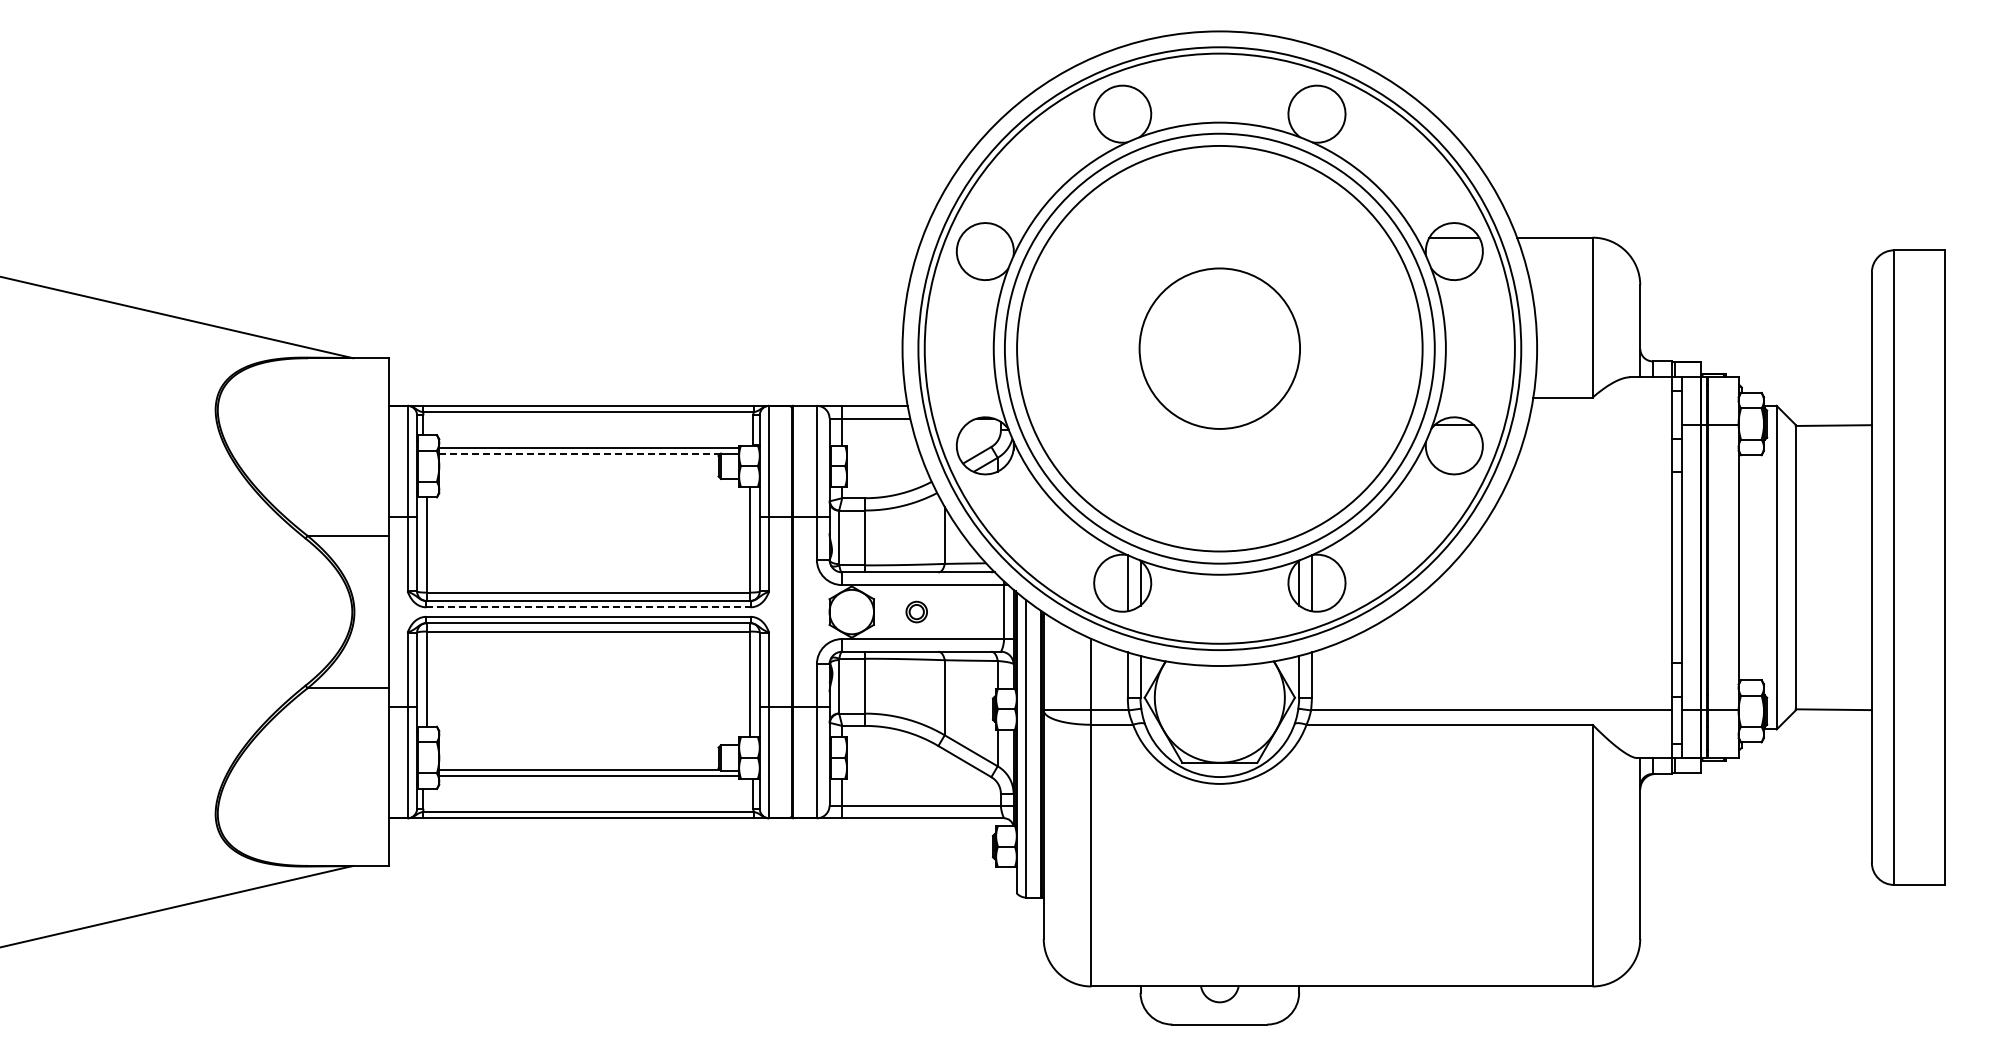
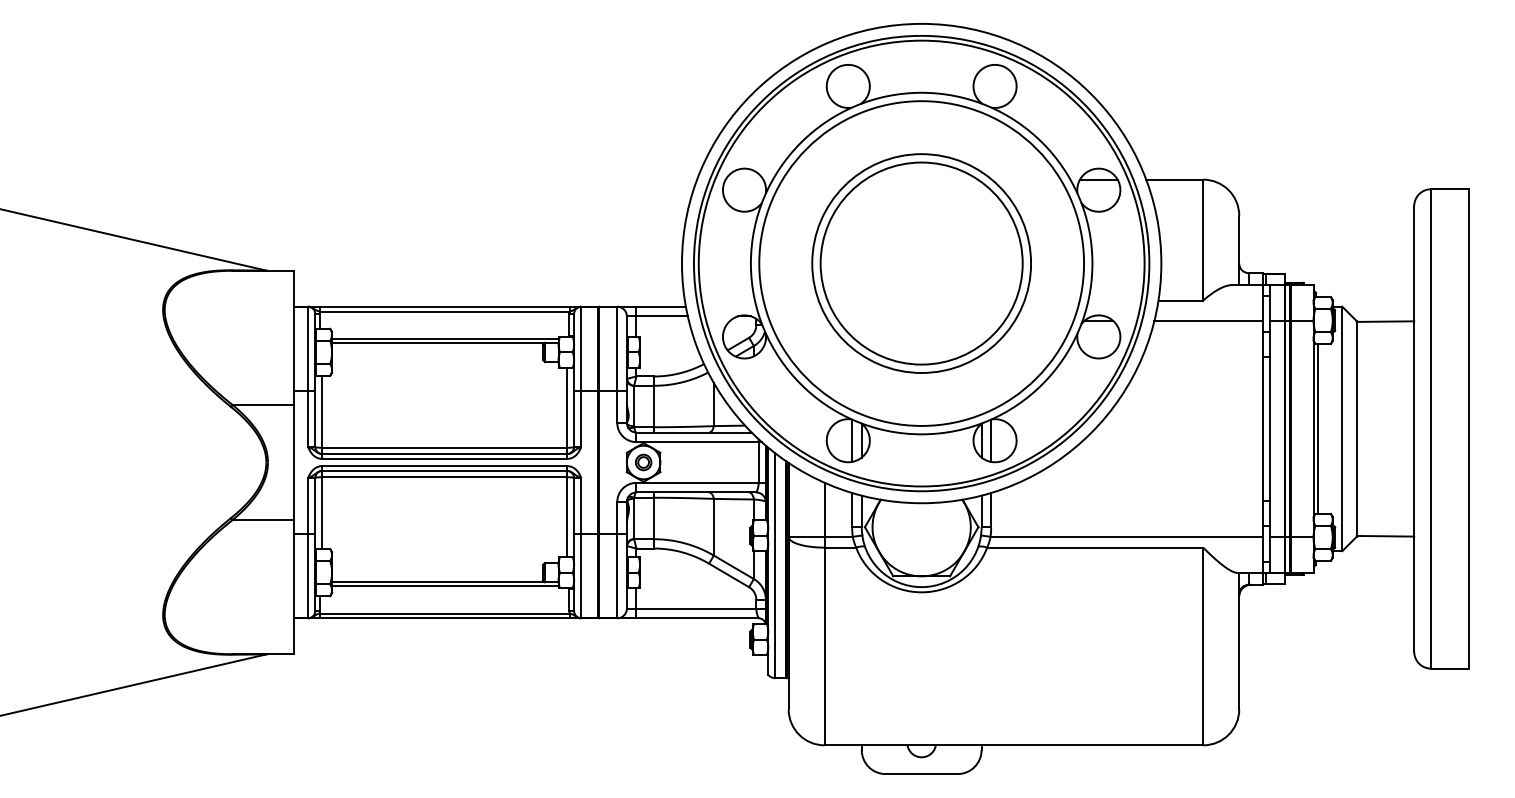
circle: (1219, 348) -> (921, 263), size x0.71
circle: (1219, 348) -> (921, 263), size x1.67
line: (1599, 424) -> (1208, 320), added
line: (580, 454) -> (438, 343), dashed -> solid
line: (1744, 567) -> (1318, 428), added
line: (588, 607) -> (444, 459), dashed -> solid
part: (916, 611) -> (643, 462), moved

